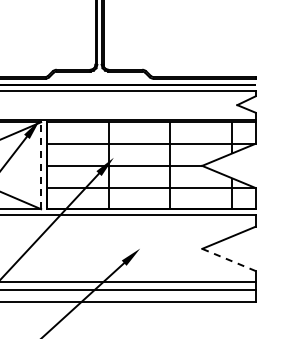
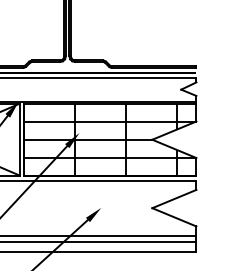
line: (41, 165) -> (19, 139), dashed -> solid
line: (228, 259) -> (174, 216), dashed -> solid

